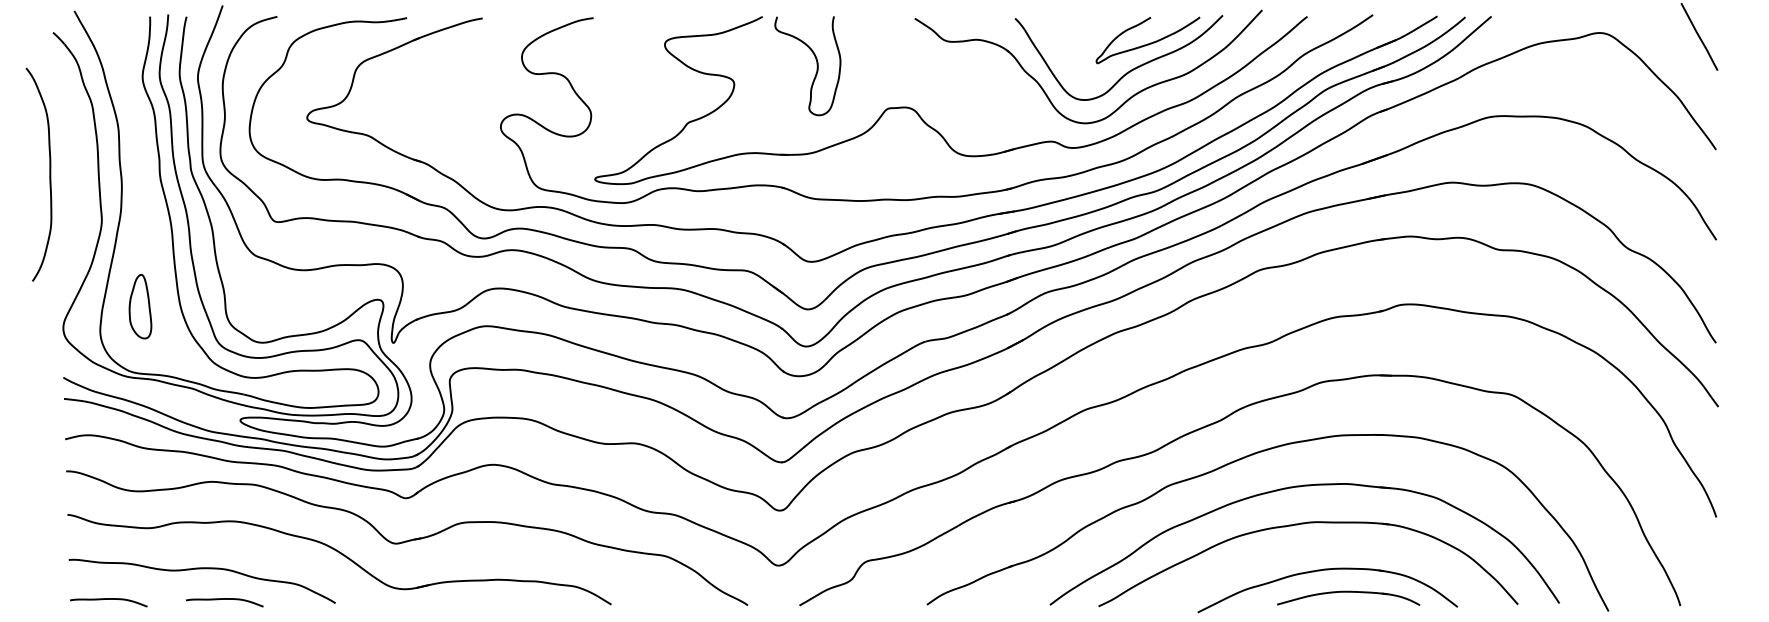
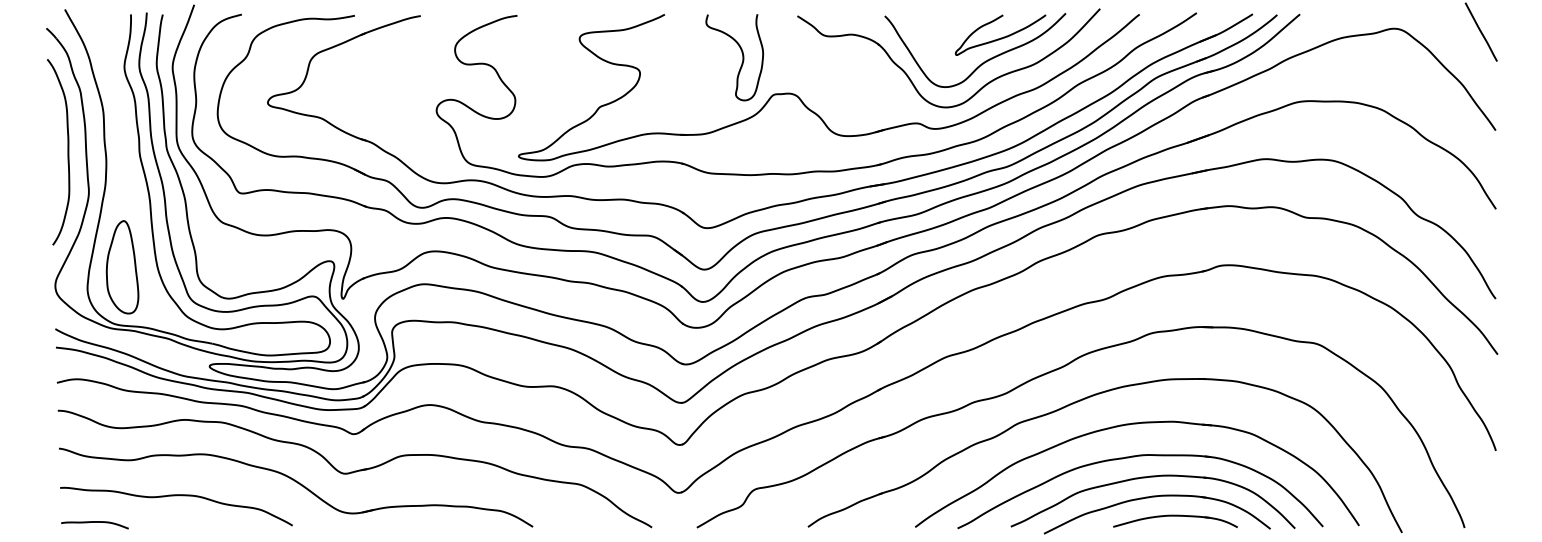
curve: (816, 65) -> (742, 57), moved
curve: (49, 174) -> (67, 152), moved
part: (140, 306) -> (122, 267), size x1.67
part: (1318, 548) -> (1149, 477), added
curve: (224, 599) -> (195, 522), removed

